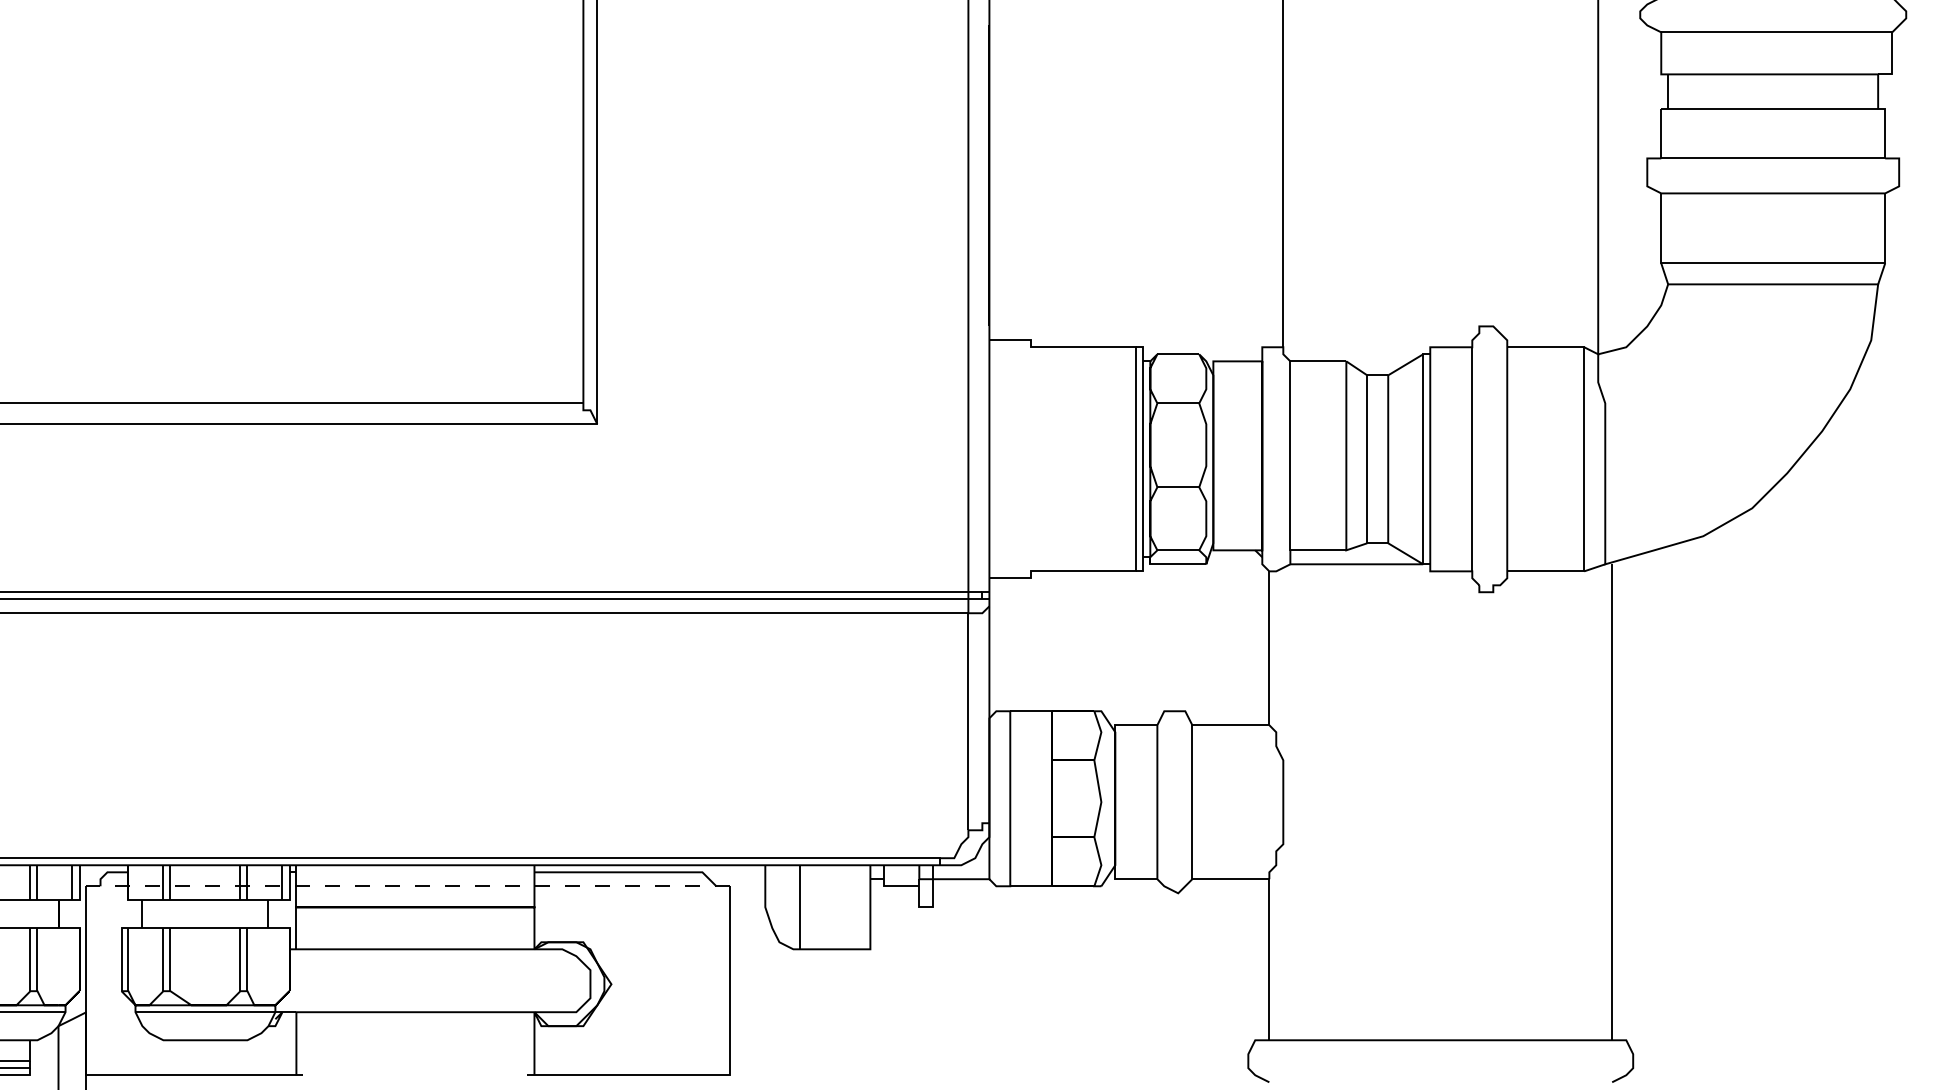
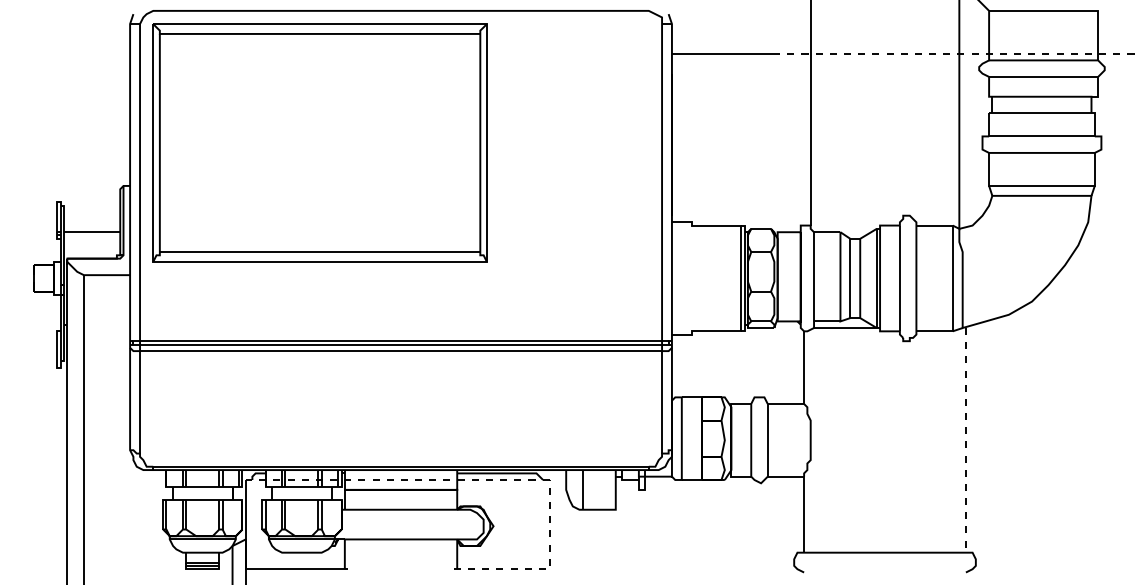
line: (1611, 802) -> (965, 440), solid -> dashed
line: (725, 1075) -> (547, 569), solid -> dashed

